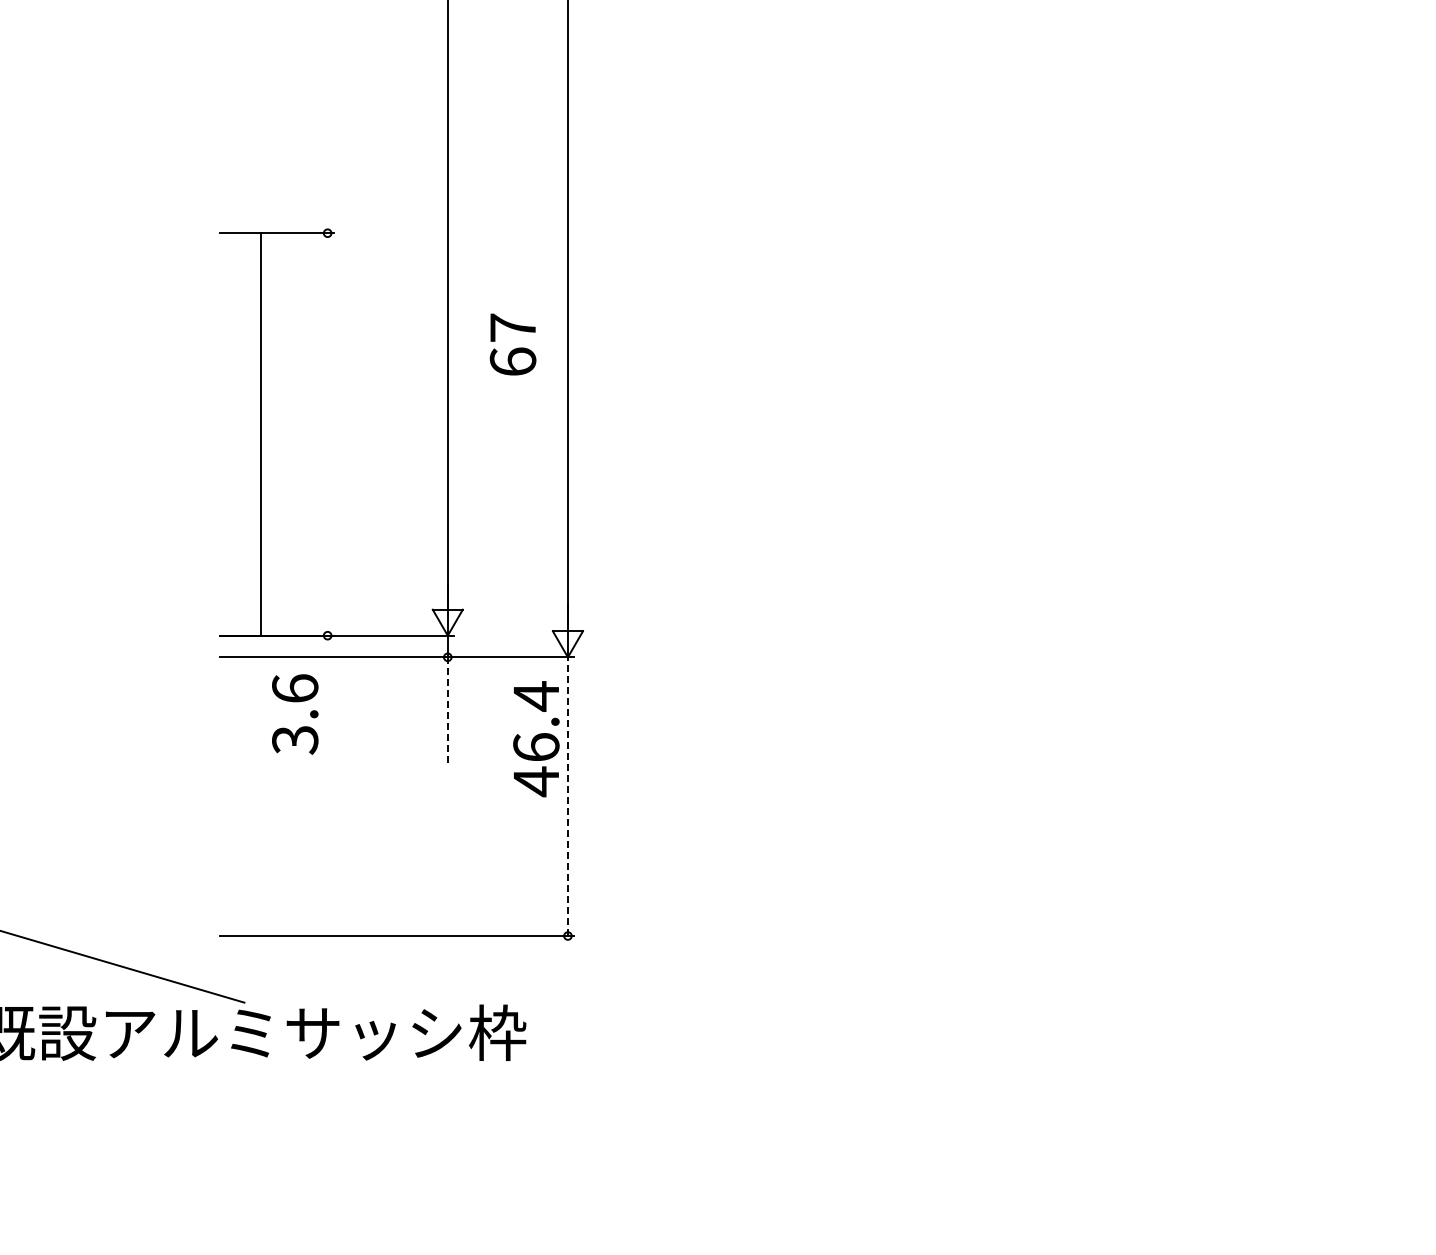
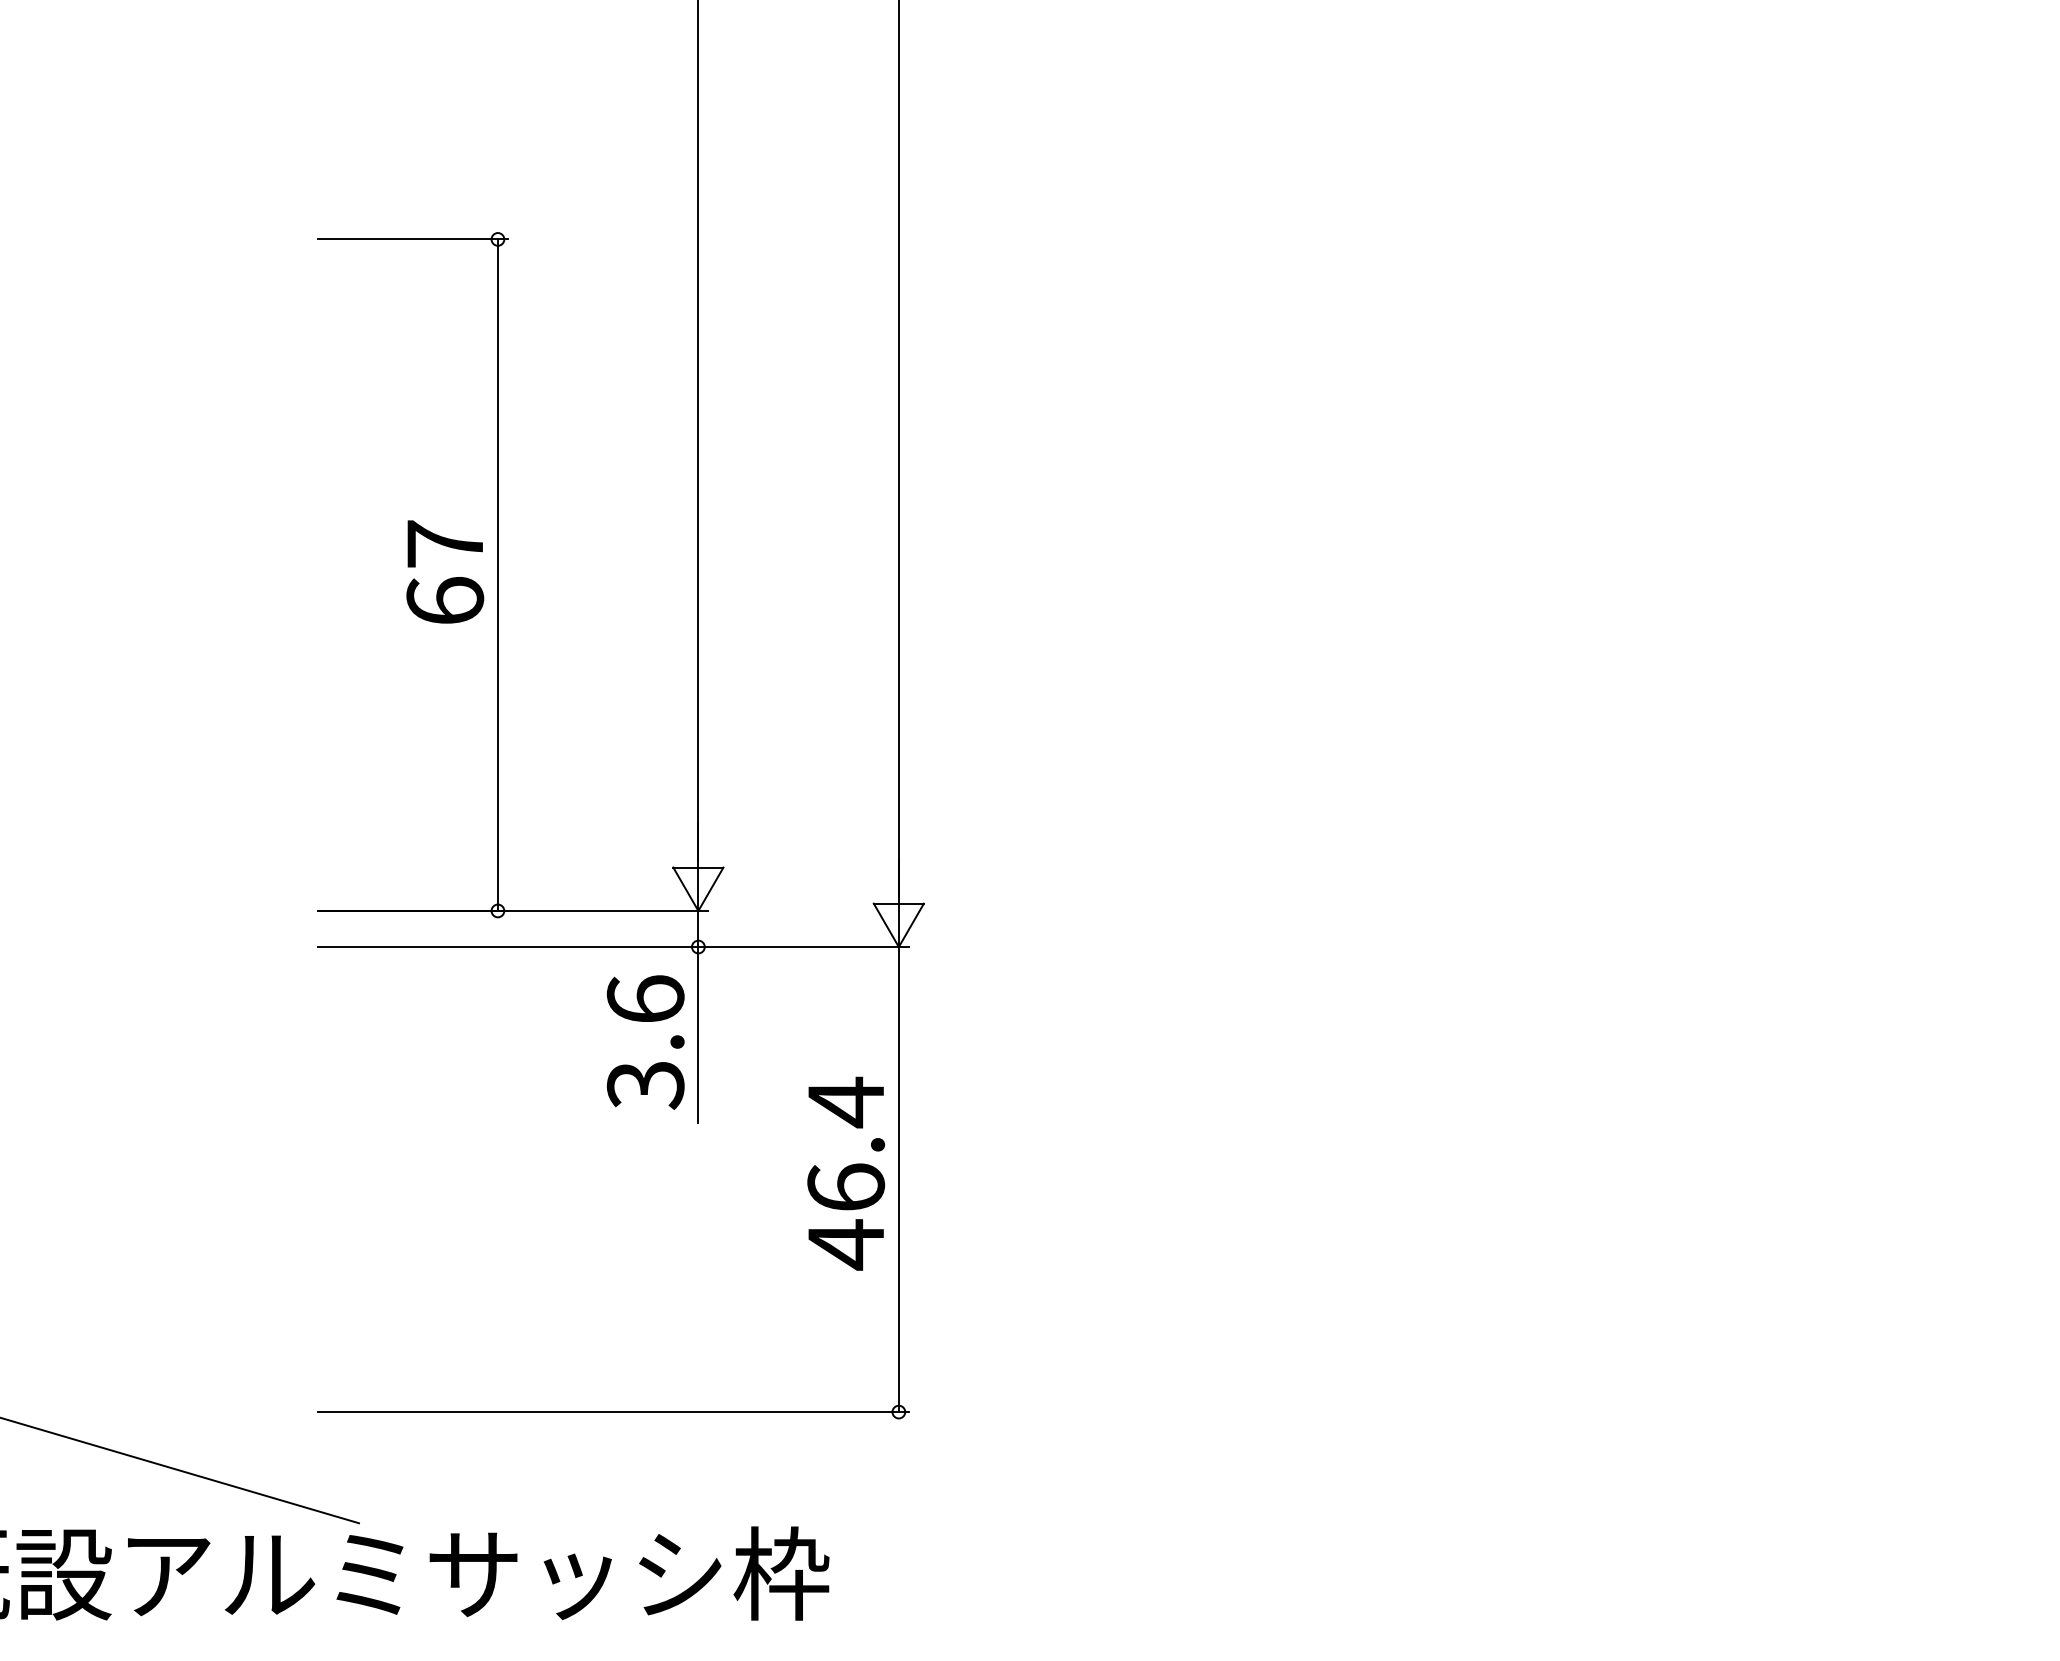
text: (512, 344) -> (444, 571), moved
line: (260, 434) -> (497, 575), moved
line: (447, 709) -> (697, 1034), dashed -> solid
text: (295, 714) -> (646, 1042), moved
text: (536, 739) -> (846, 1174), moved
line: (567, 796) -> (898, 1179), dashed -> solid

